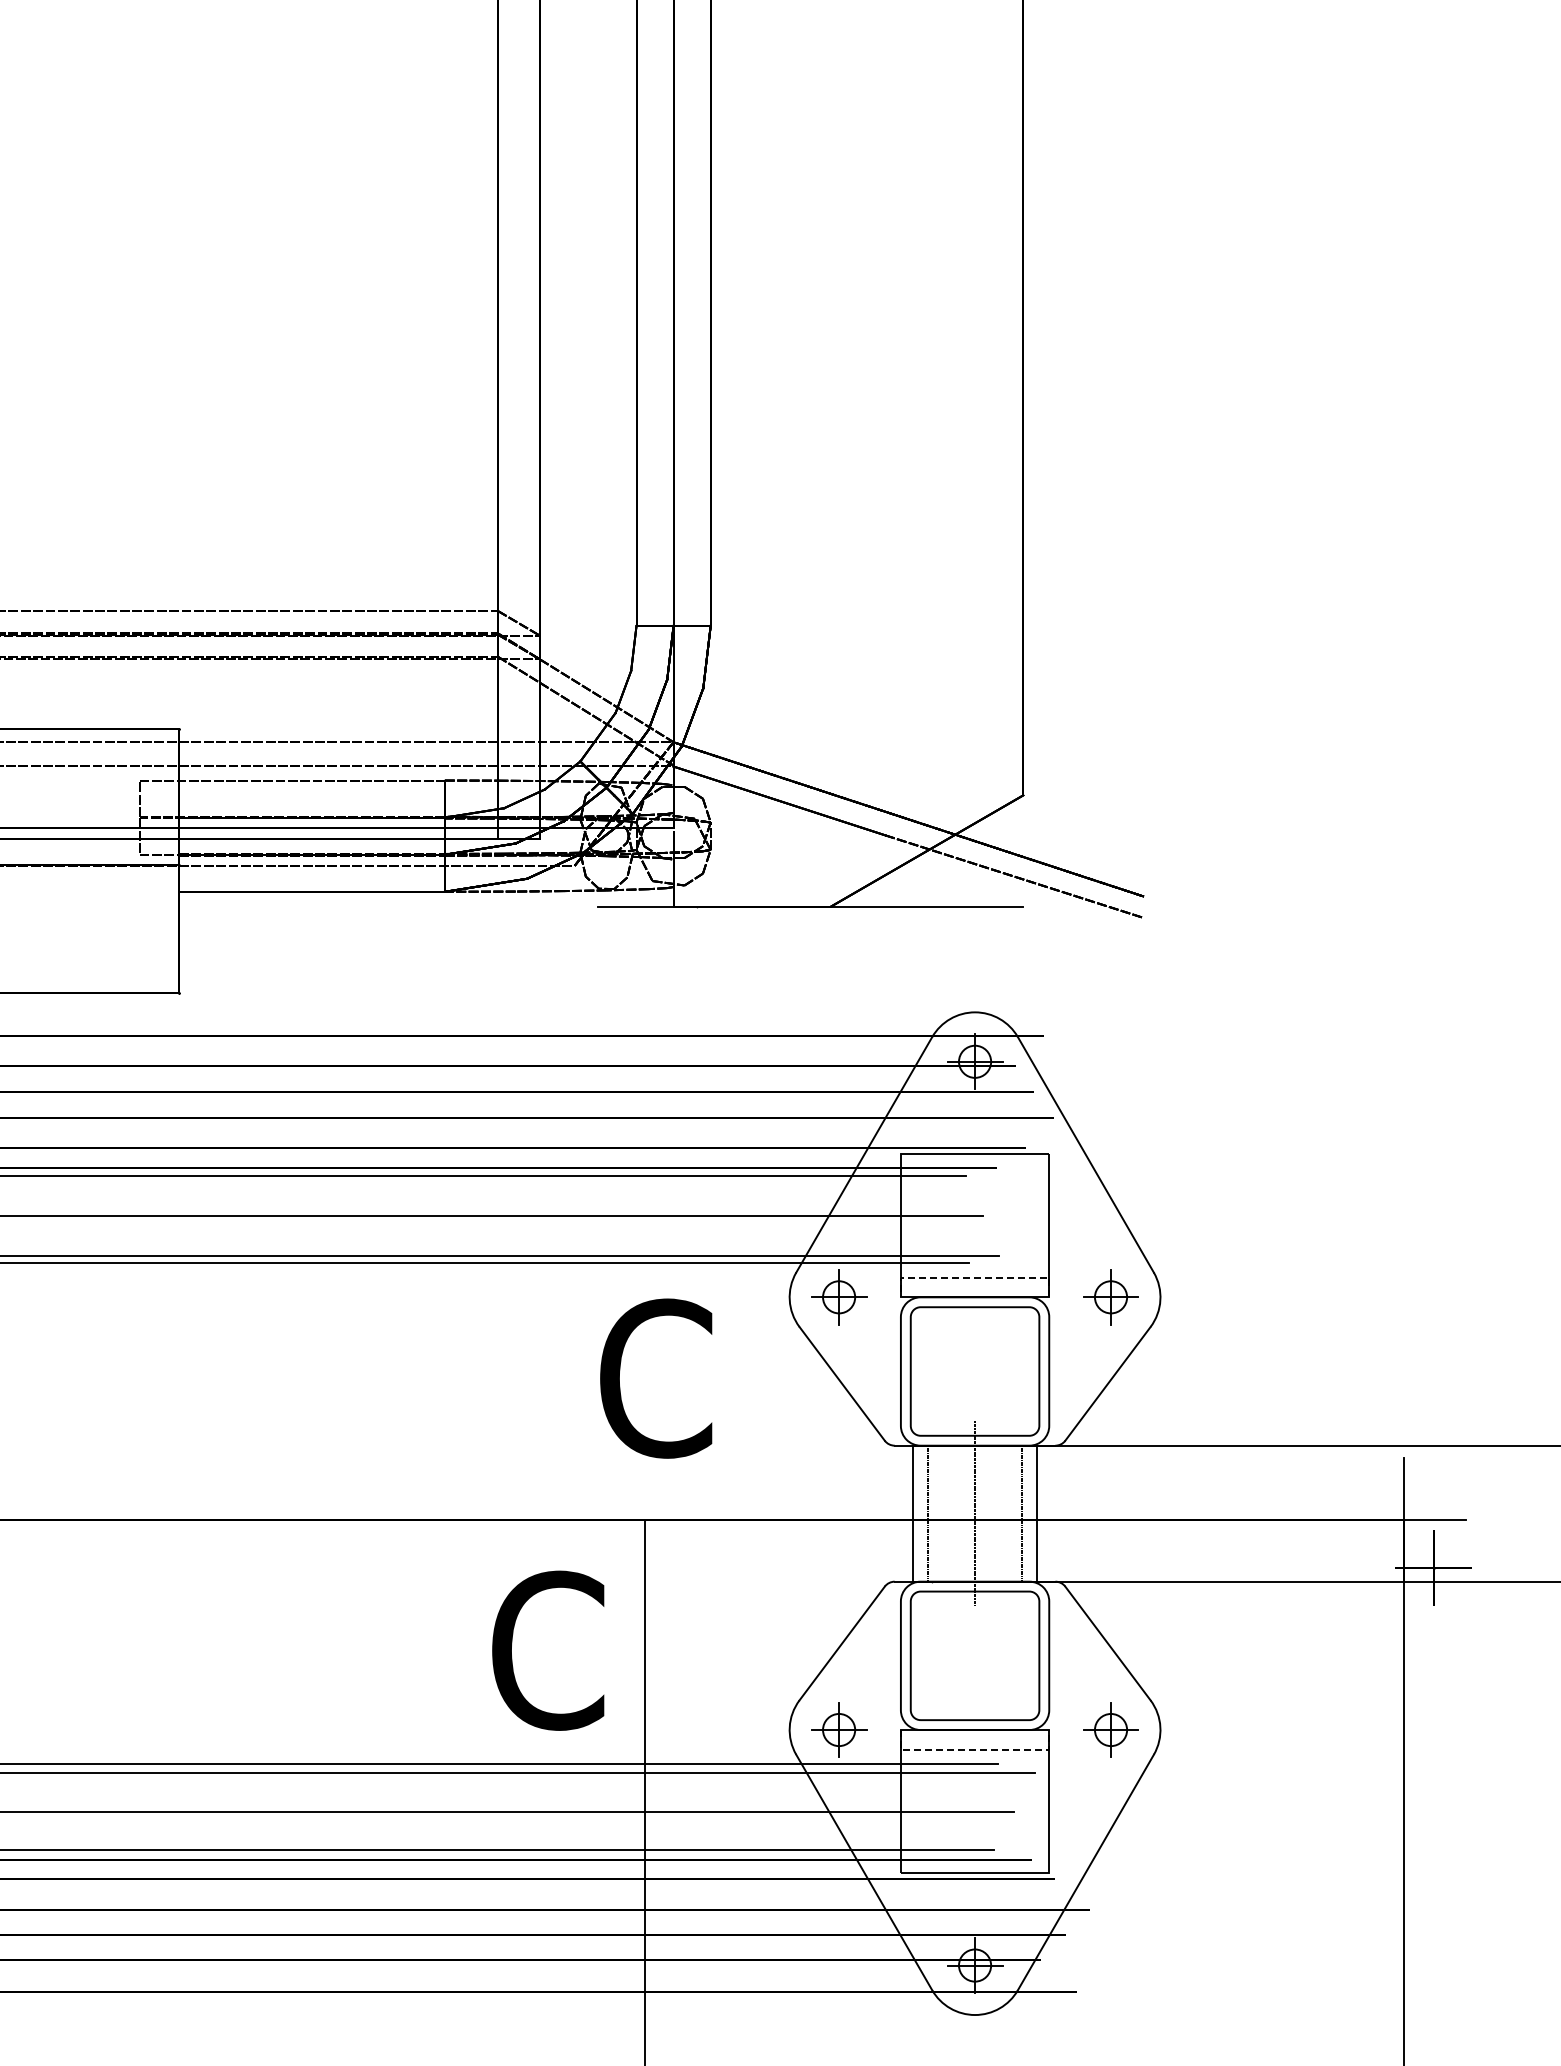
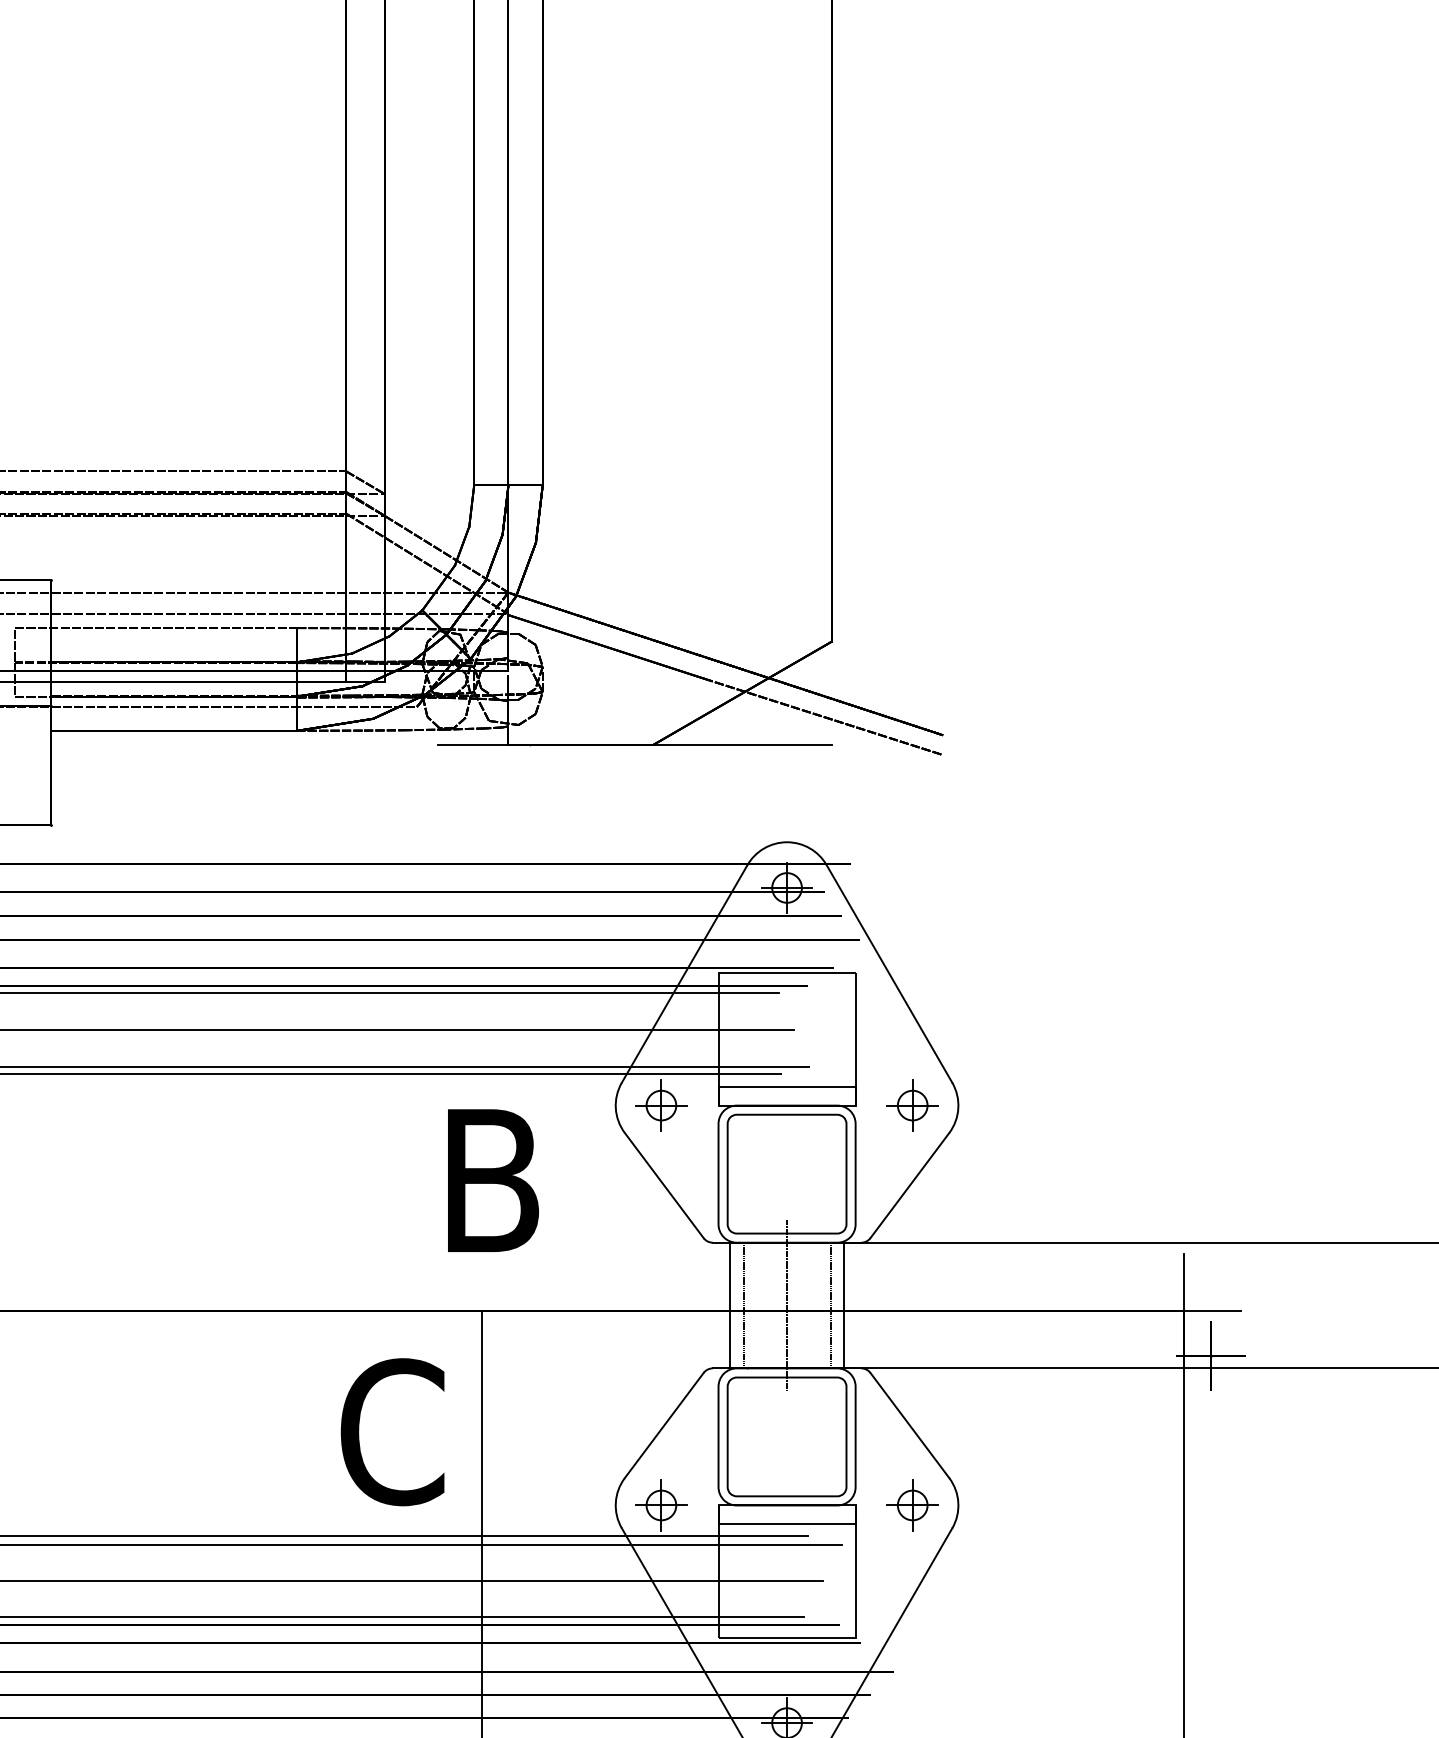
line: (974, 1277) -> (786, 1087), dashed -> solid
text: (656, 1378) -> (492, 1180), C -> B
line: (975, 1749) -> (787, 1523), dashed -> solid

